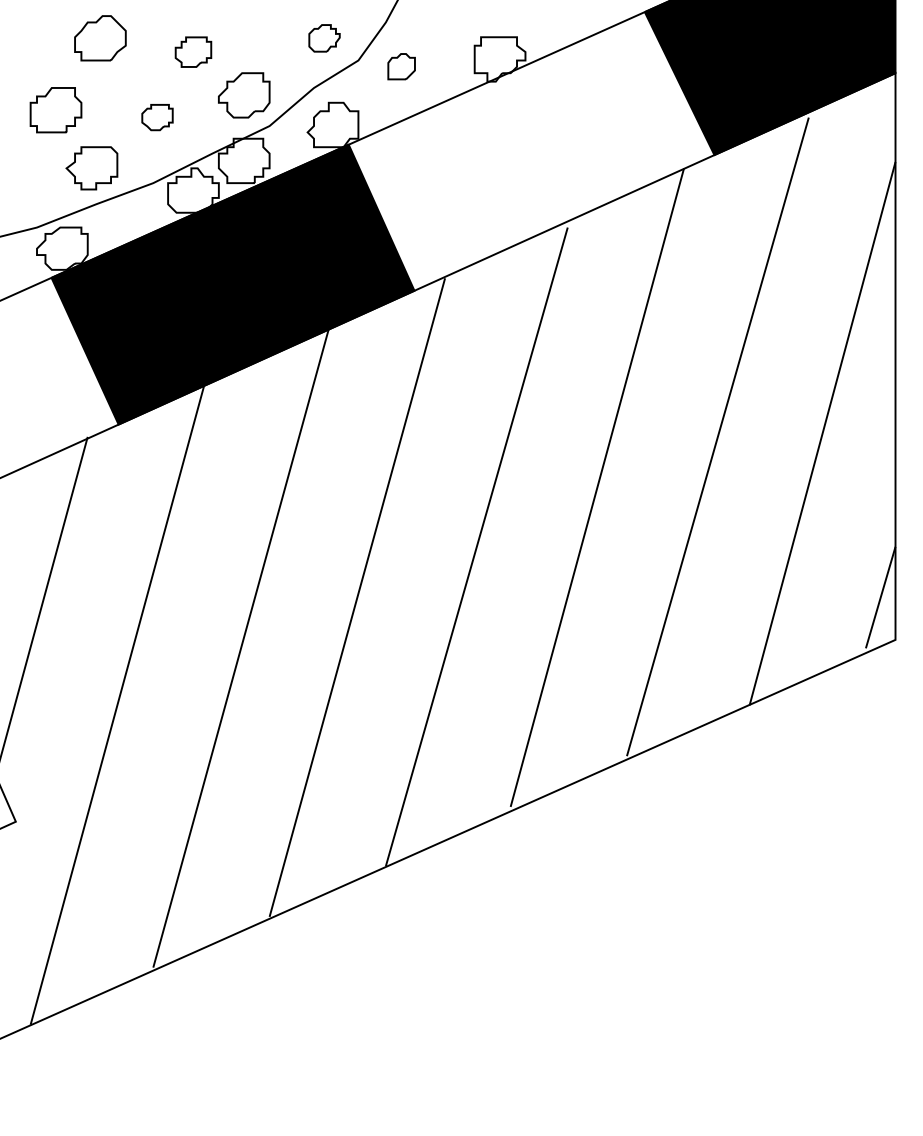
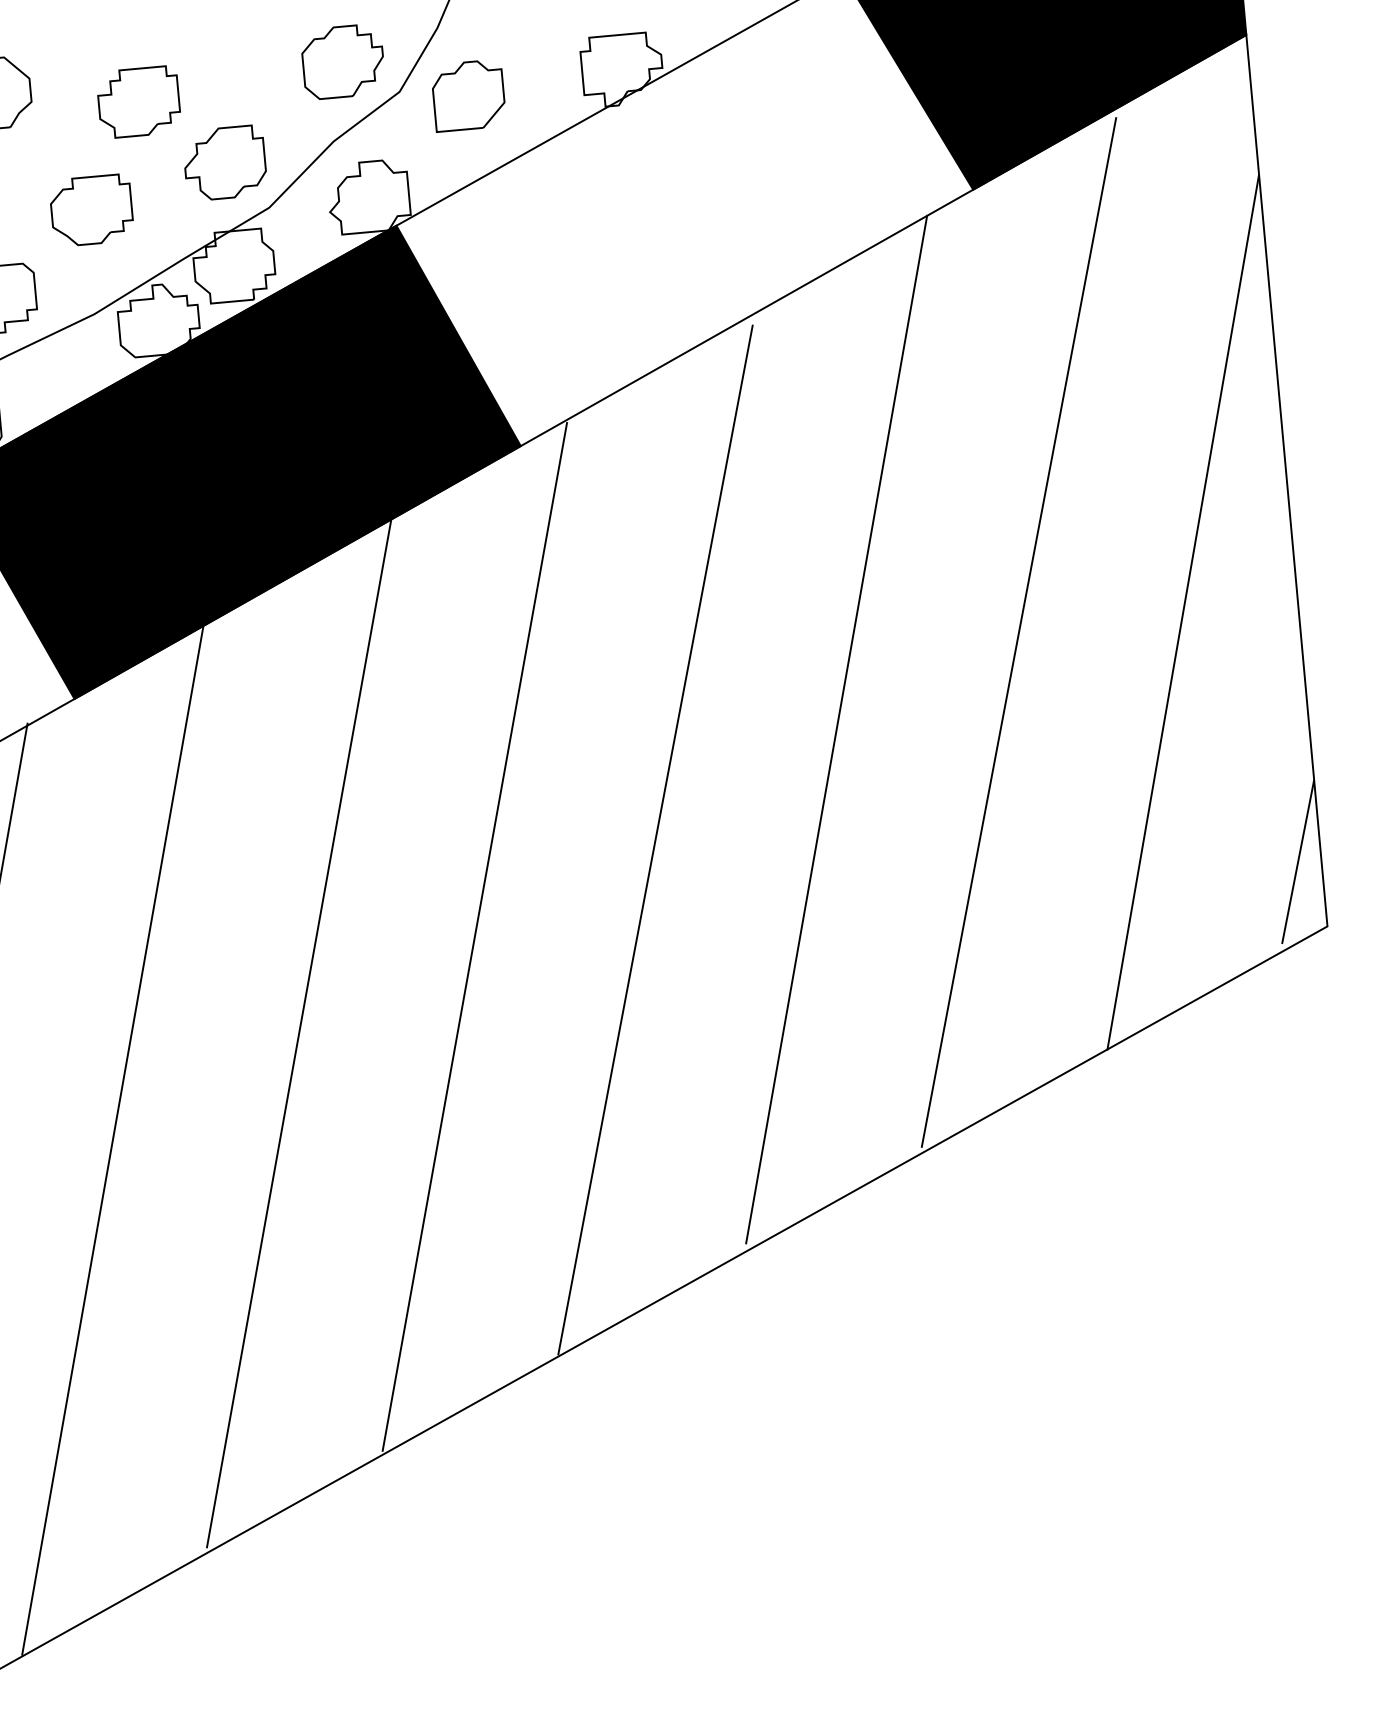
part: (324, 38) -> (343, 62), size x1.67
part: (193, 52) -> (139, 102), size x1.43
part: (401, 66) -> (468, 95), size x1.67
part: (157, 117) -> (91, 210), size x1.67

